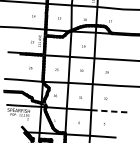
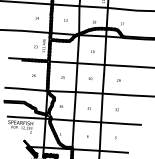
line: (110, 111) -> (122, 123), dashed -> solid

